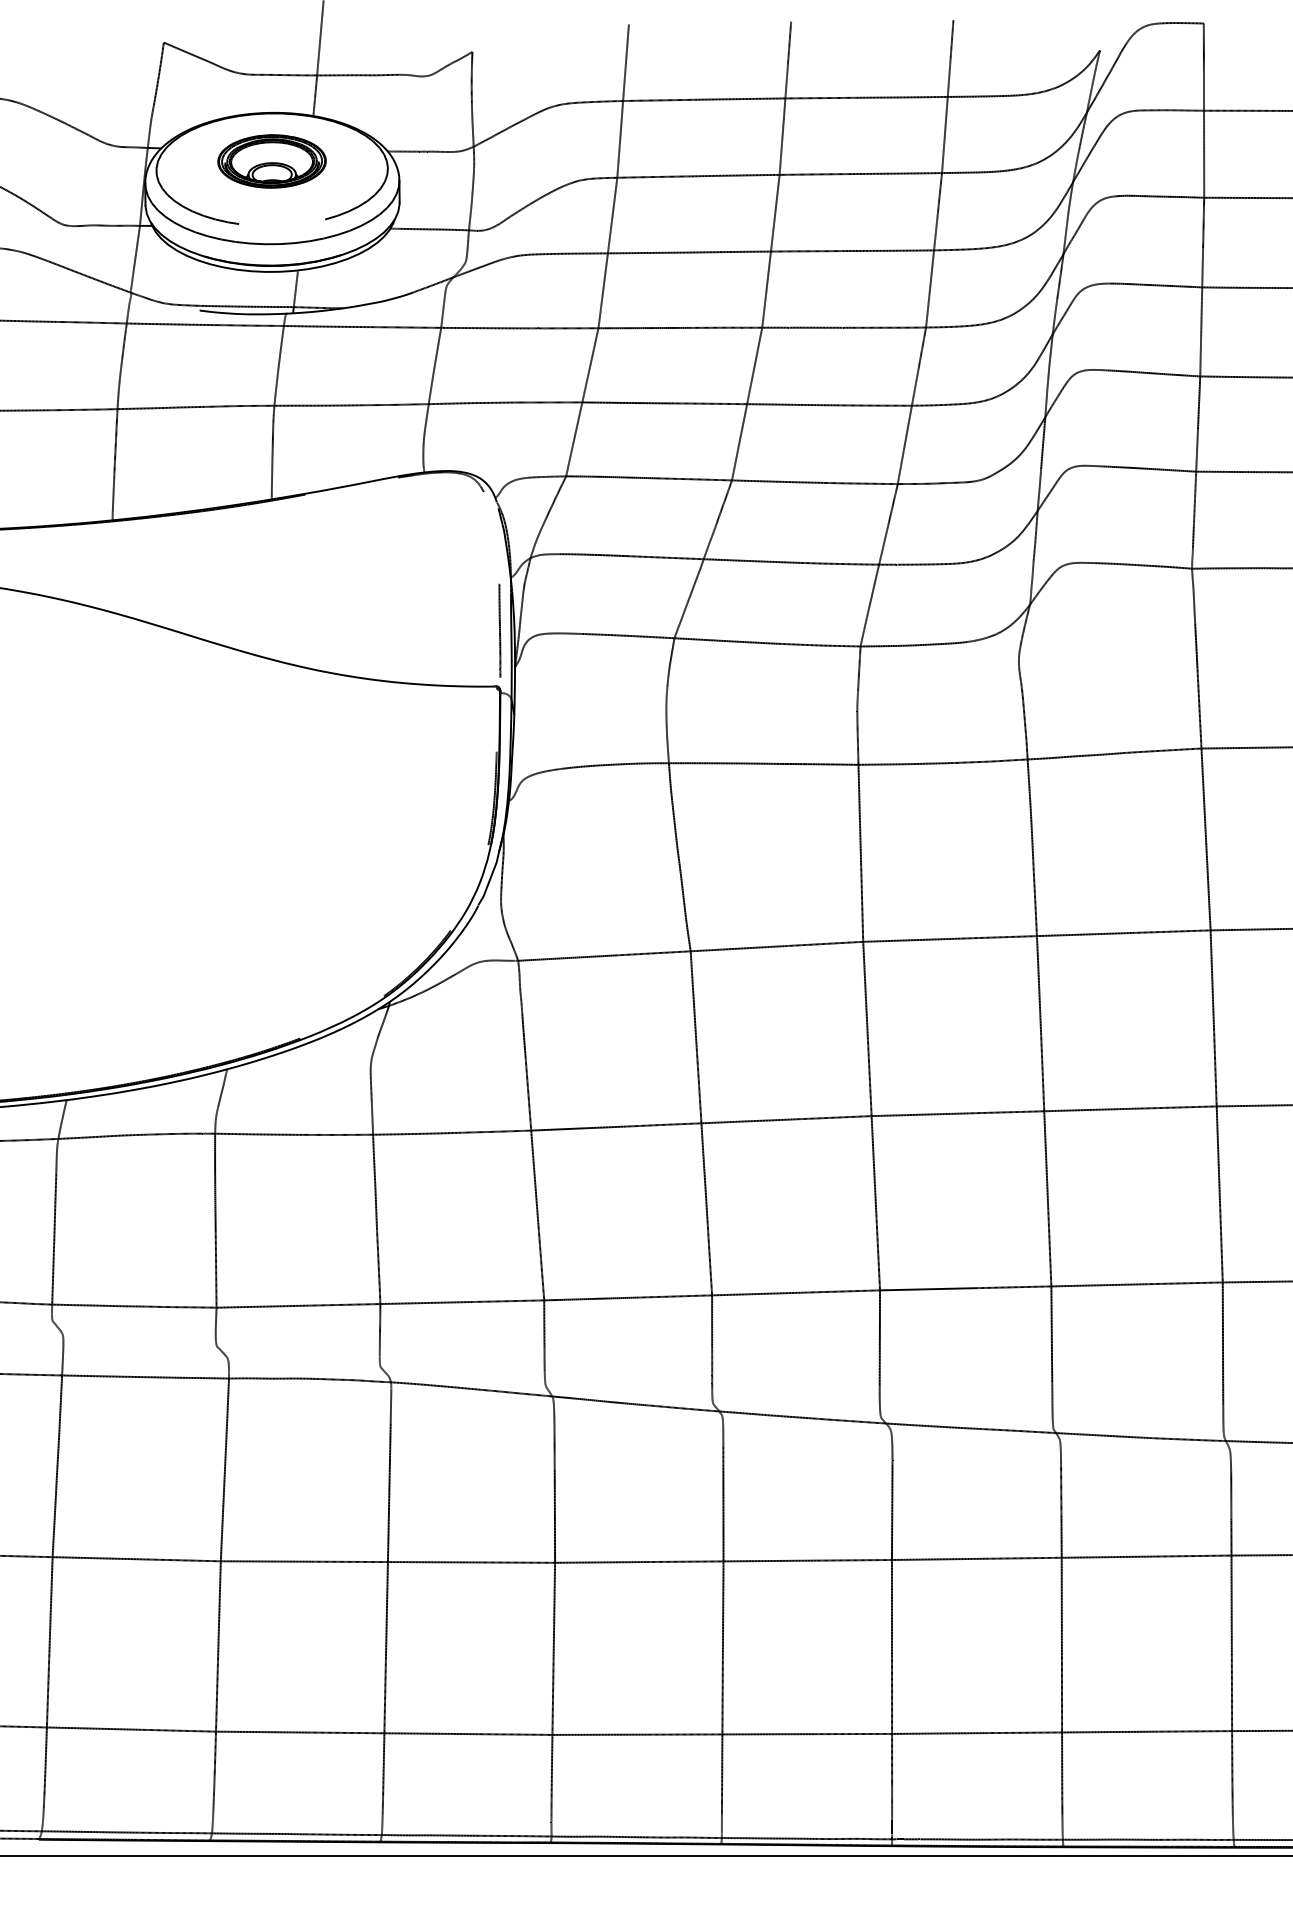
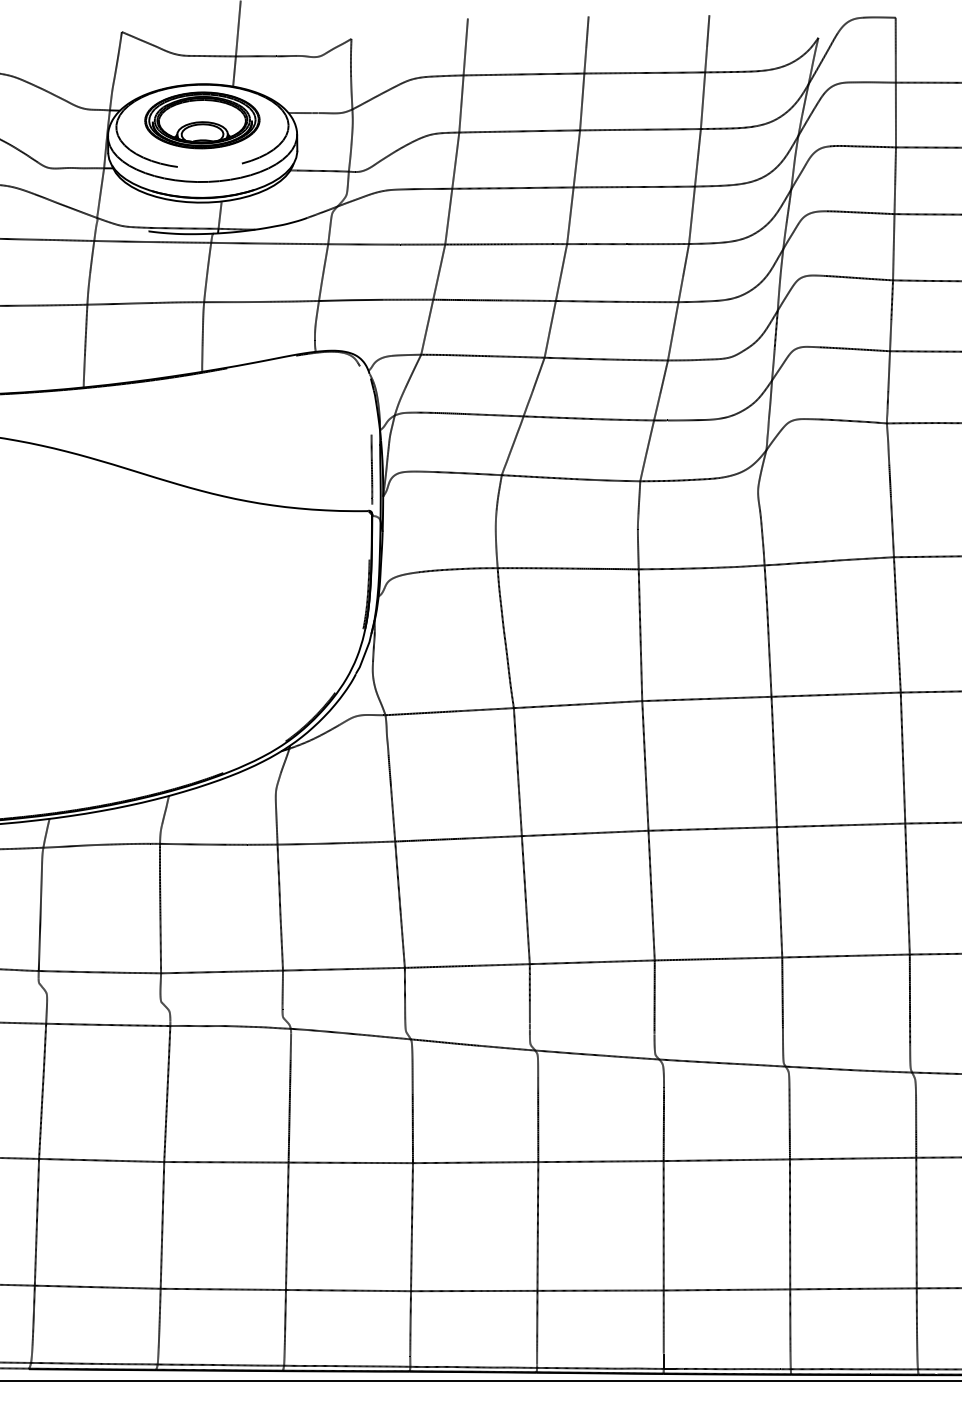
part: (271, 161) -> (201, 120), size x1.43

